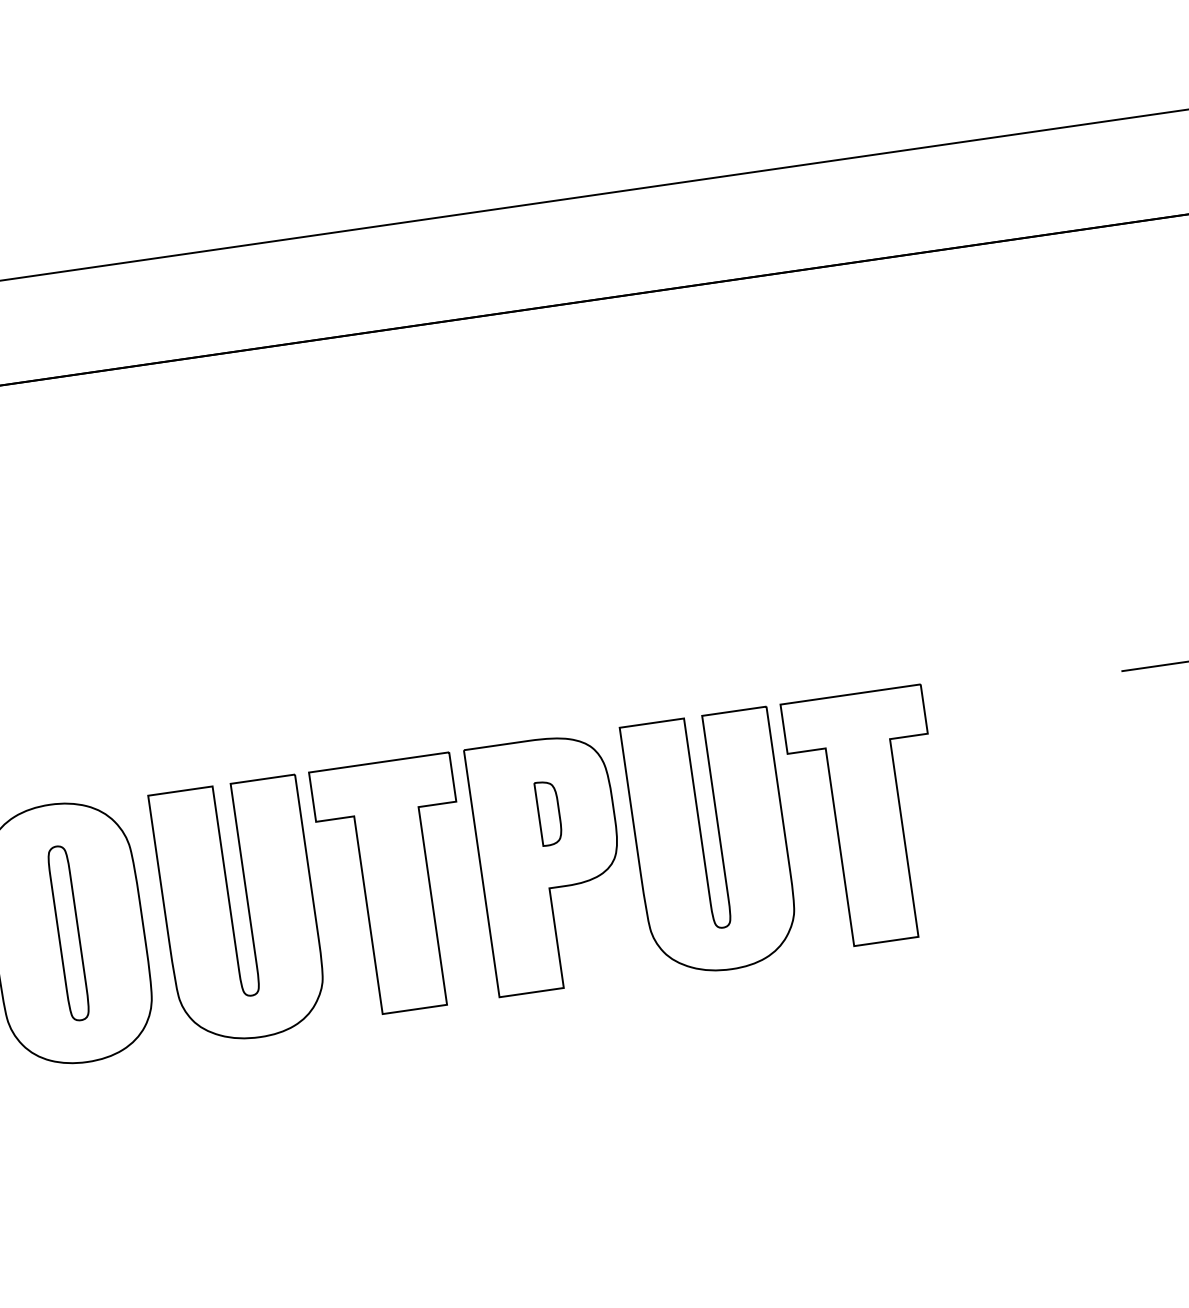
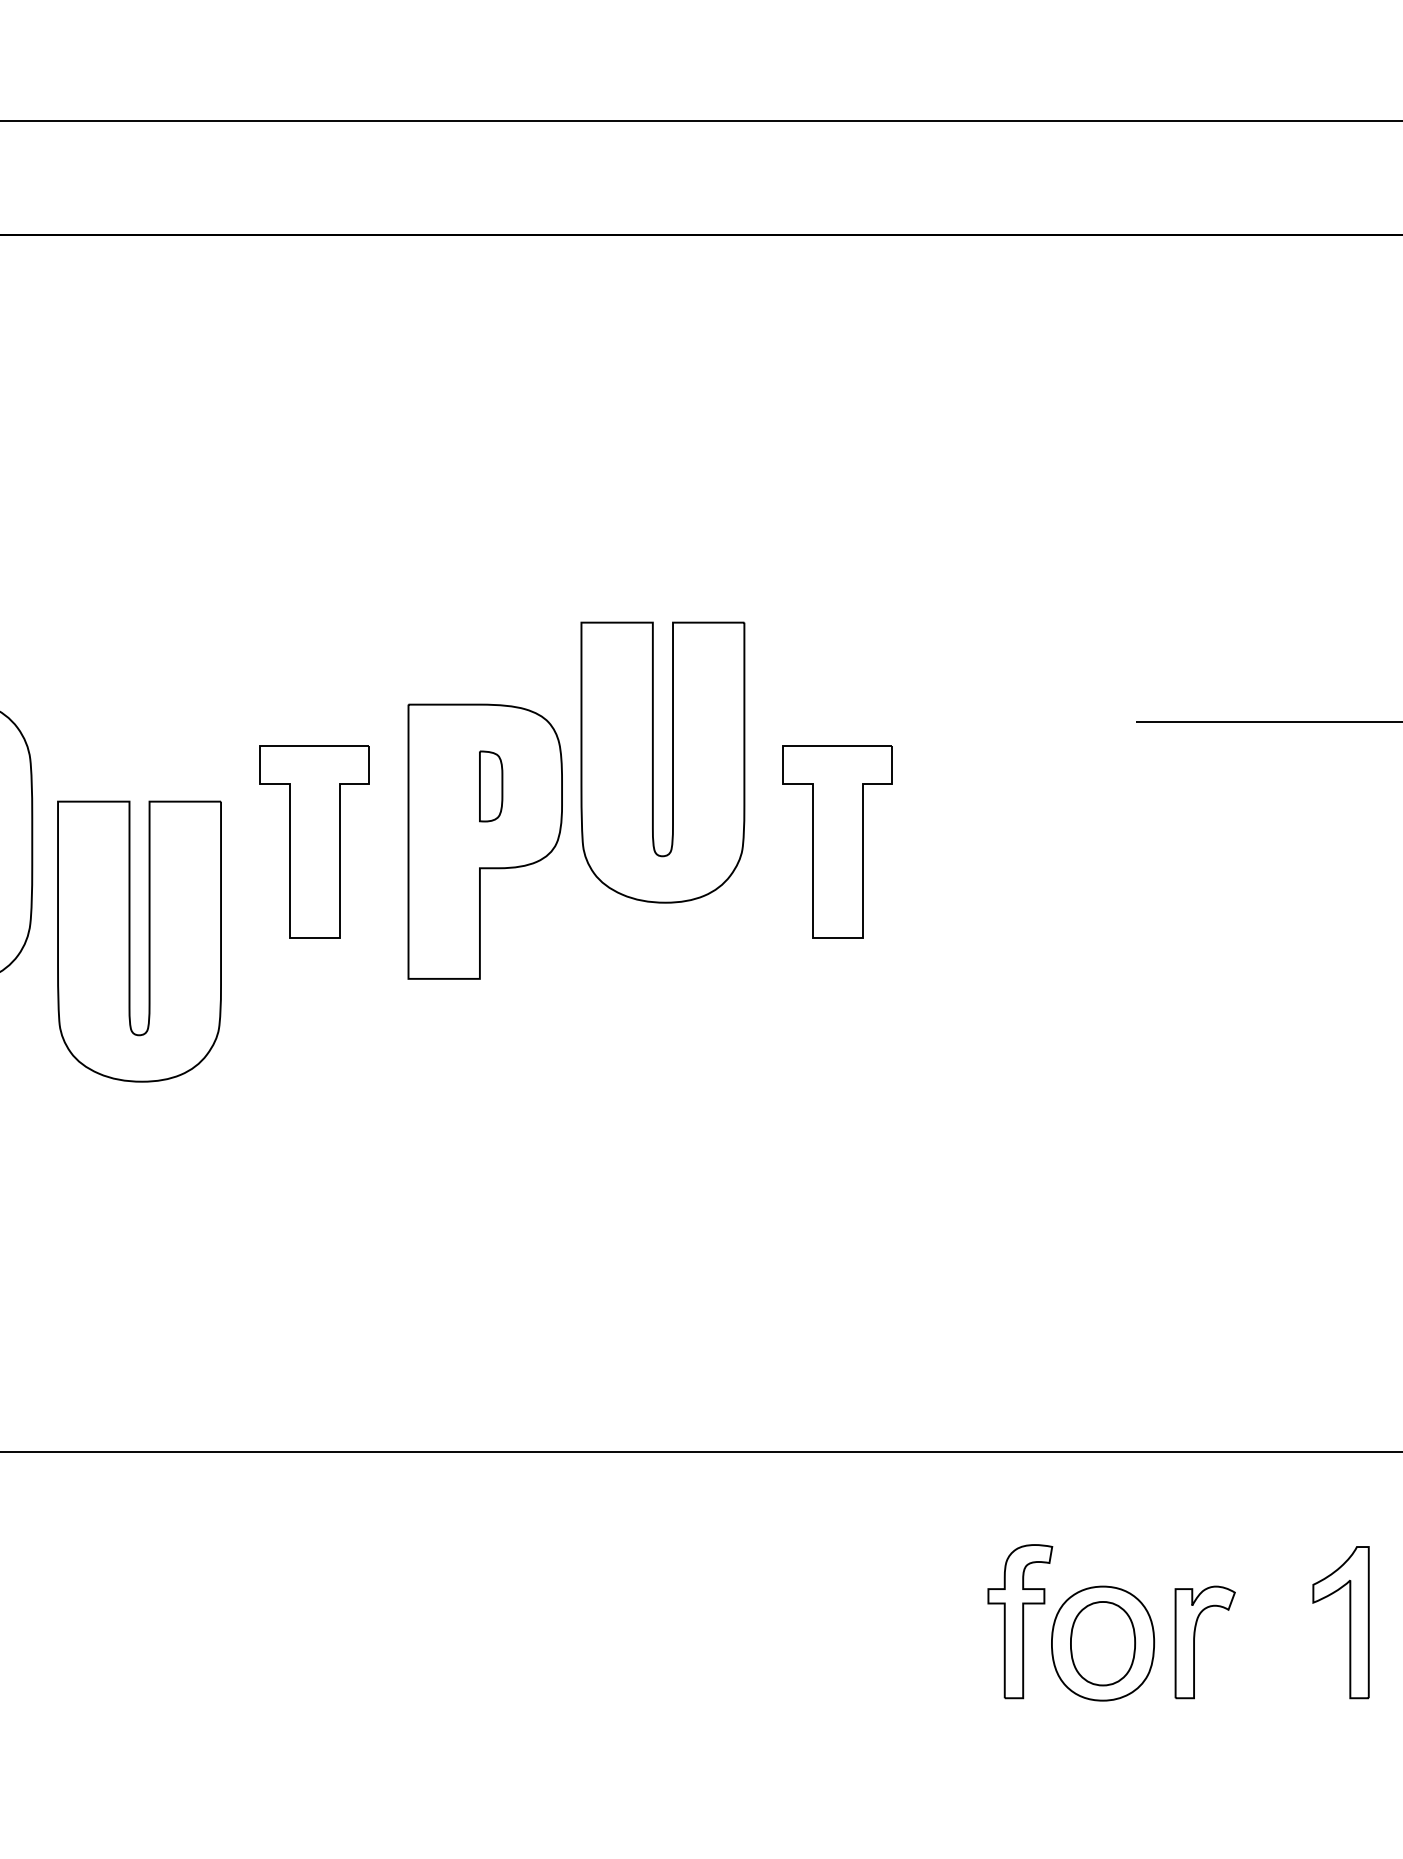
part: (868, 817) -> (837, 841), size x0.7
part: (702, 844) -> (653, 762), moved
part: (397, 885) -> (314, 841), size x0.7
part: (231, 912) -> (130, 941), moved

